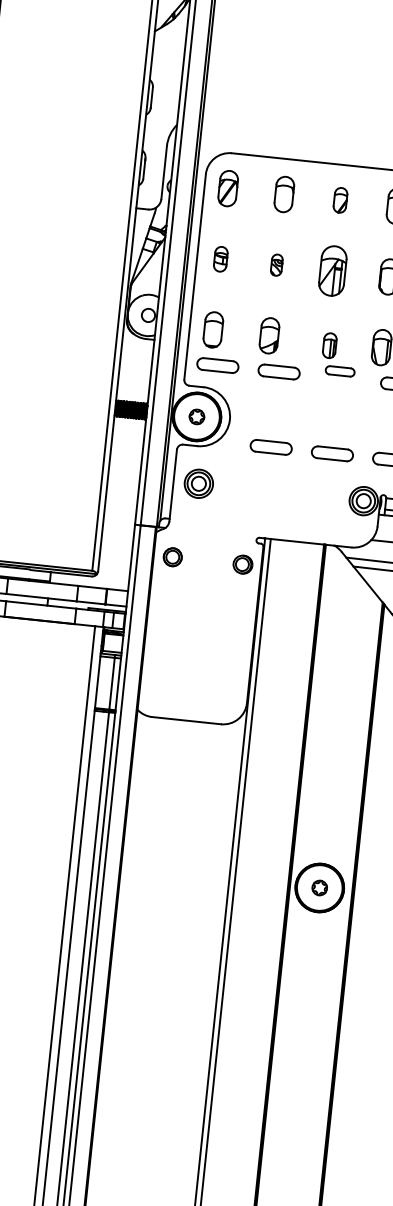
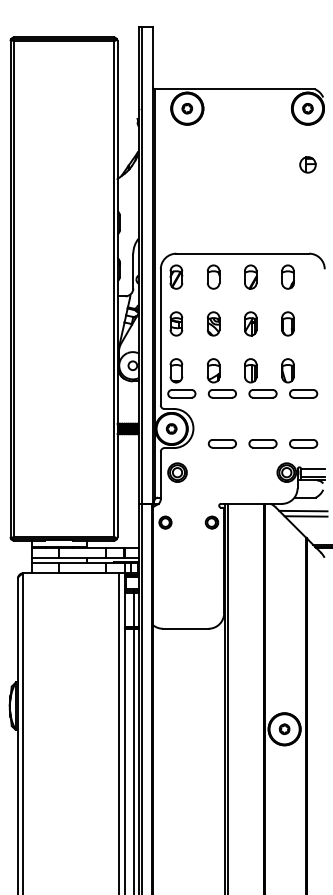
part: (340, 199) -> (250, 276), size x1.43
part: (220, 258) -> (176, 323), size x1.43
part: (276, 264) -> (213, 323), size x1.67
part: (332, 270) -> (250, 323), size x0.71
part: (338, 354) -> (260, 378), size x1.43

